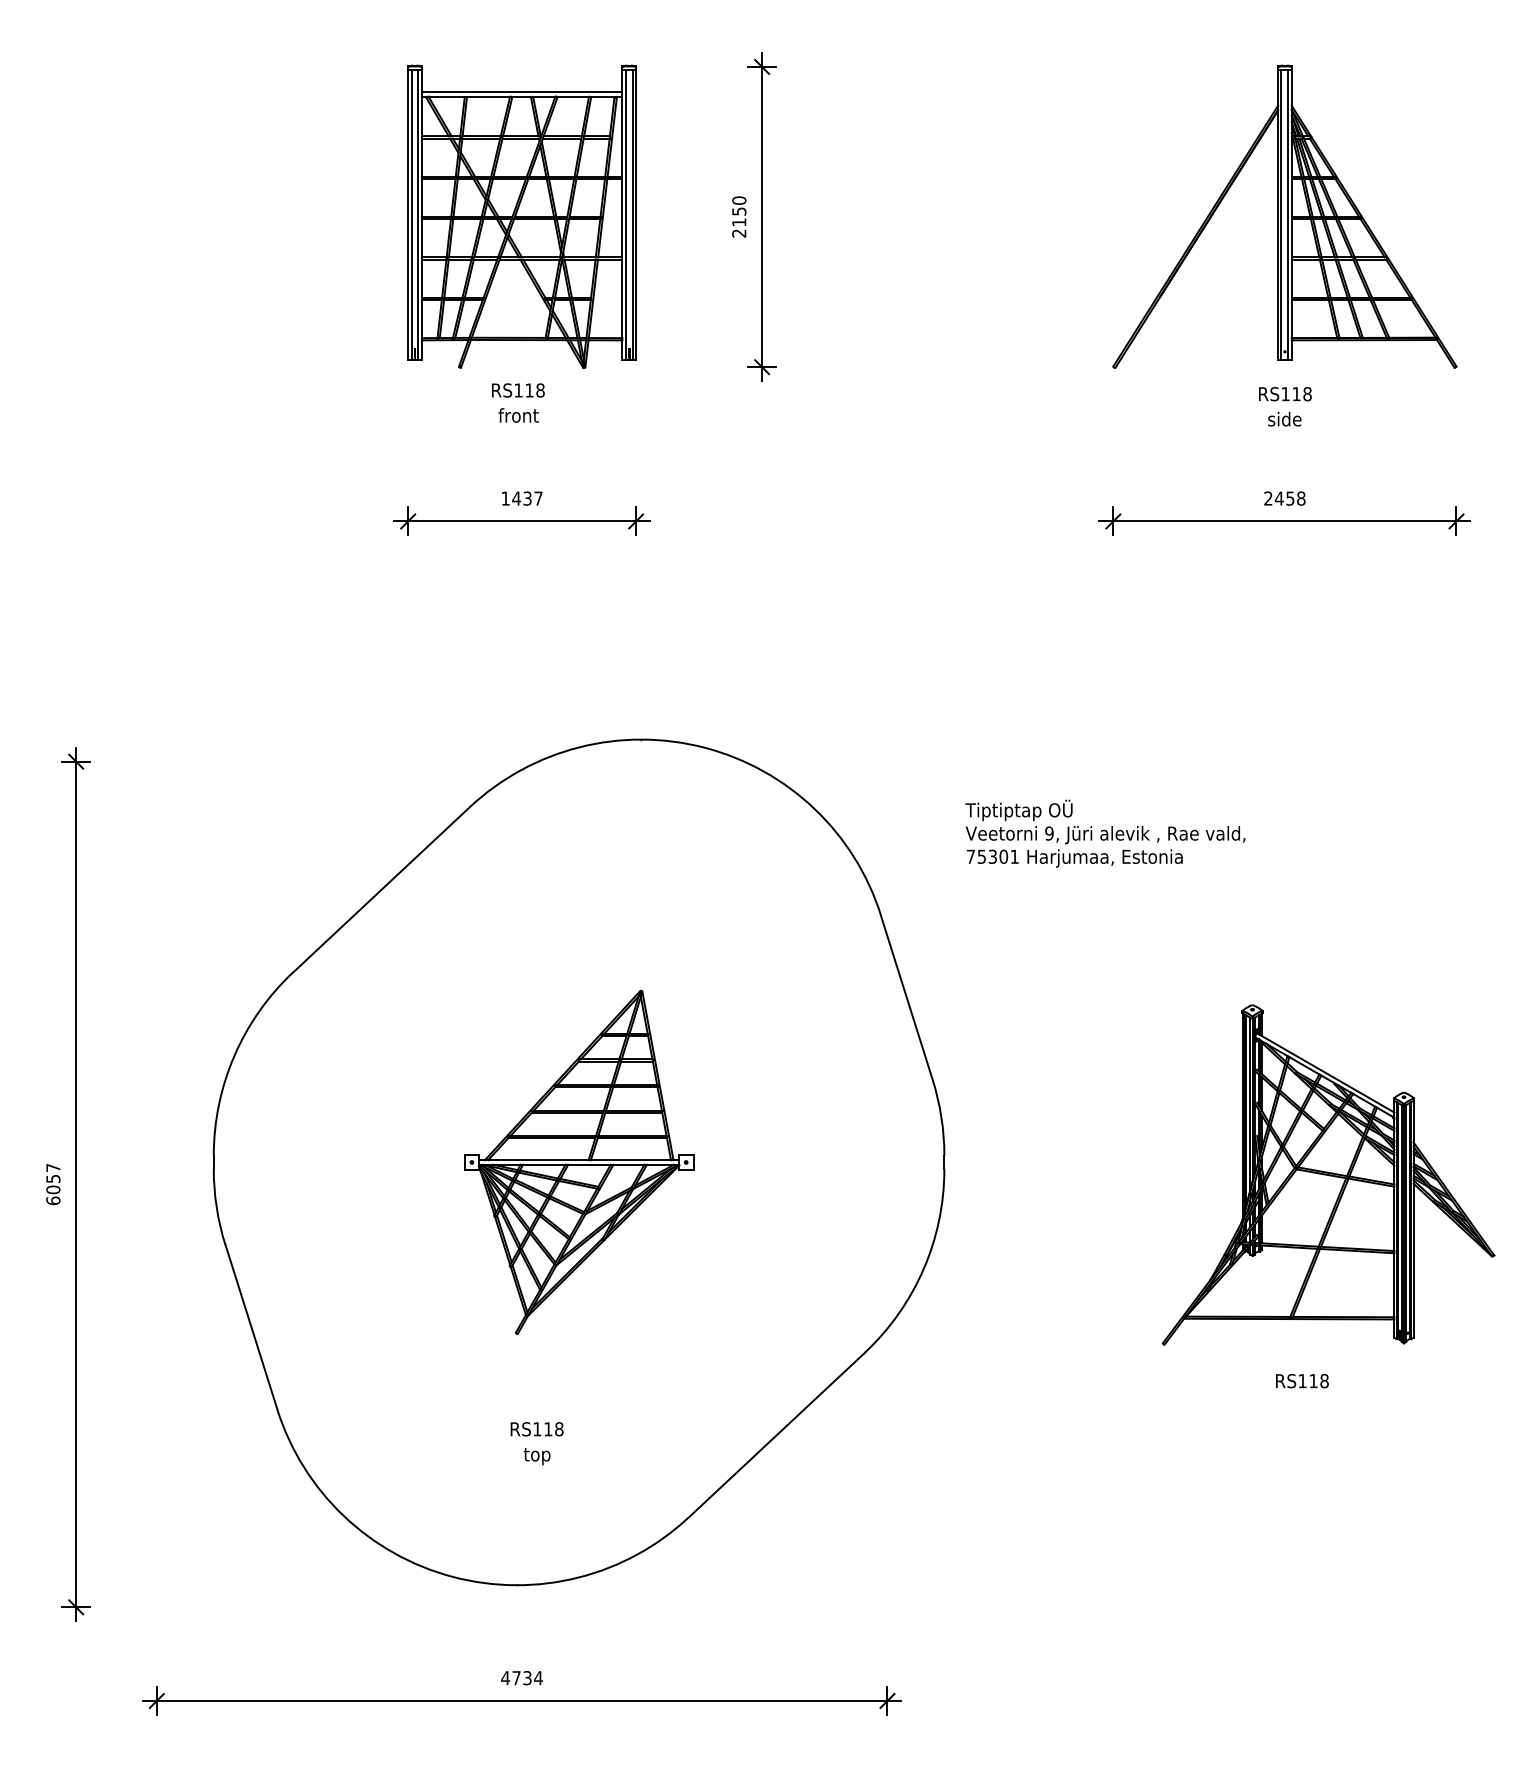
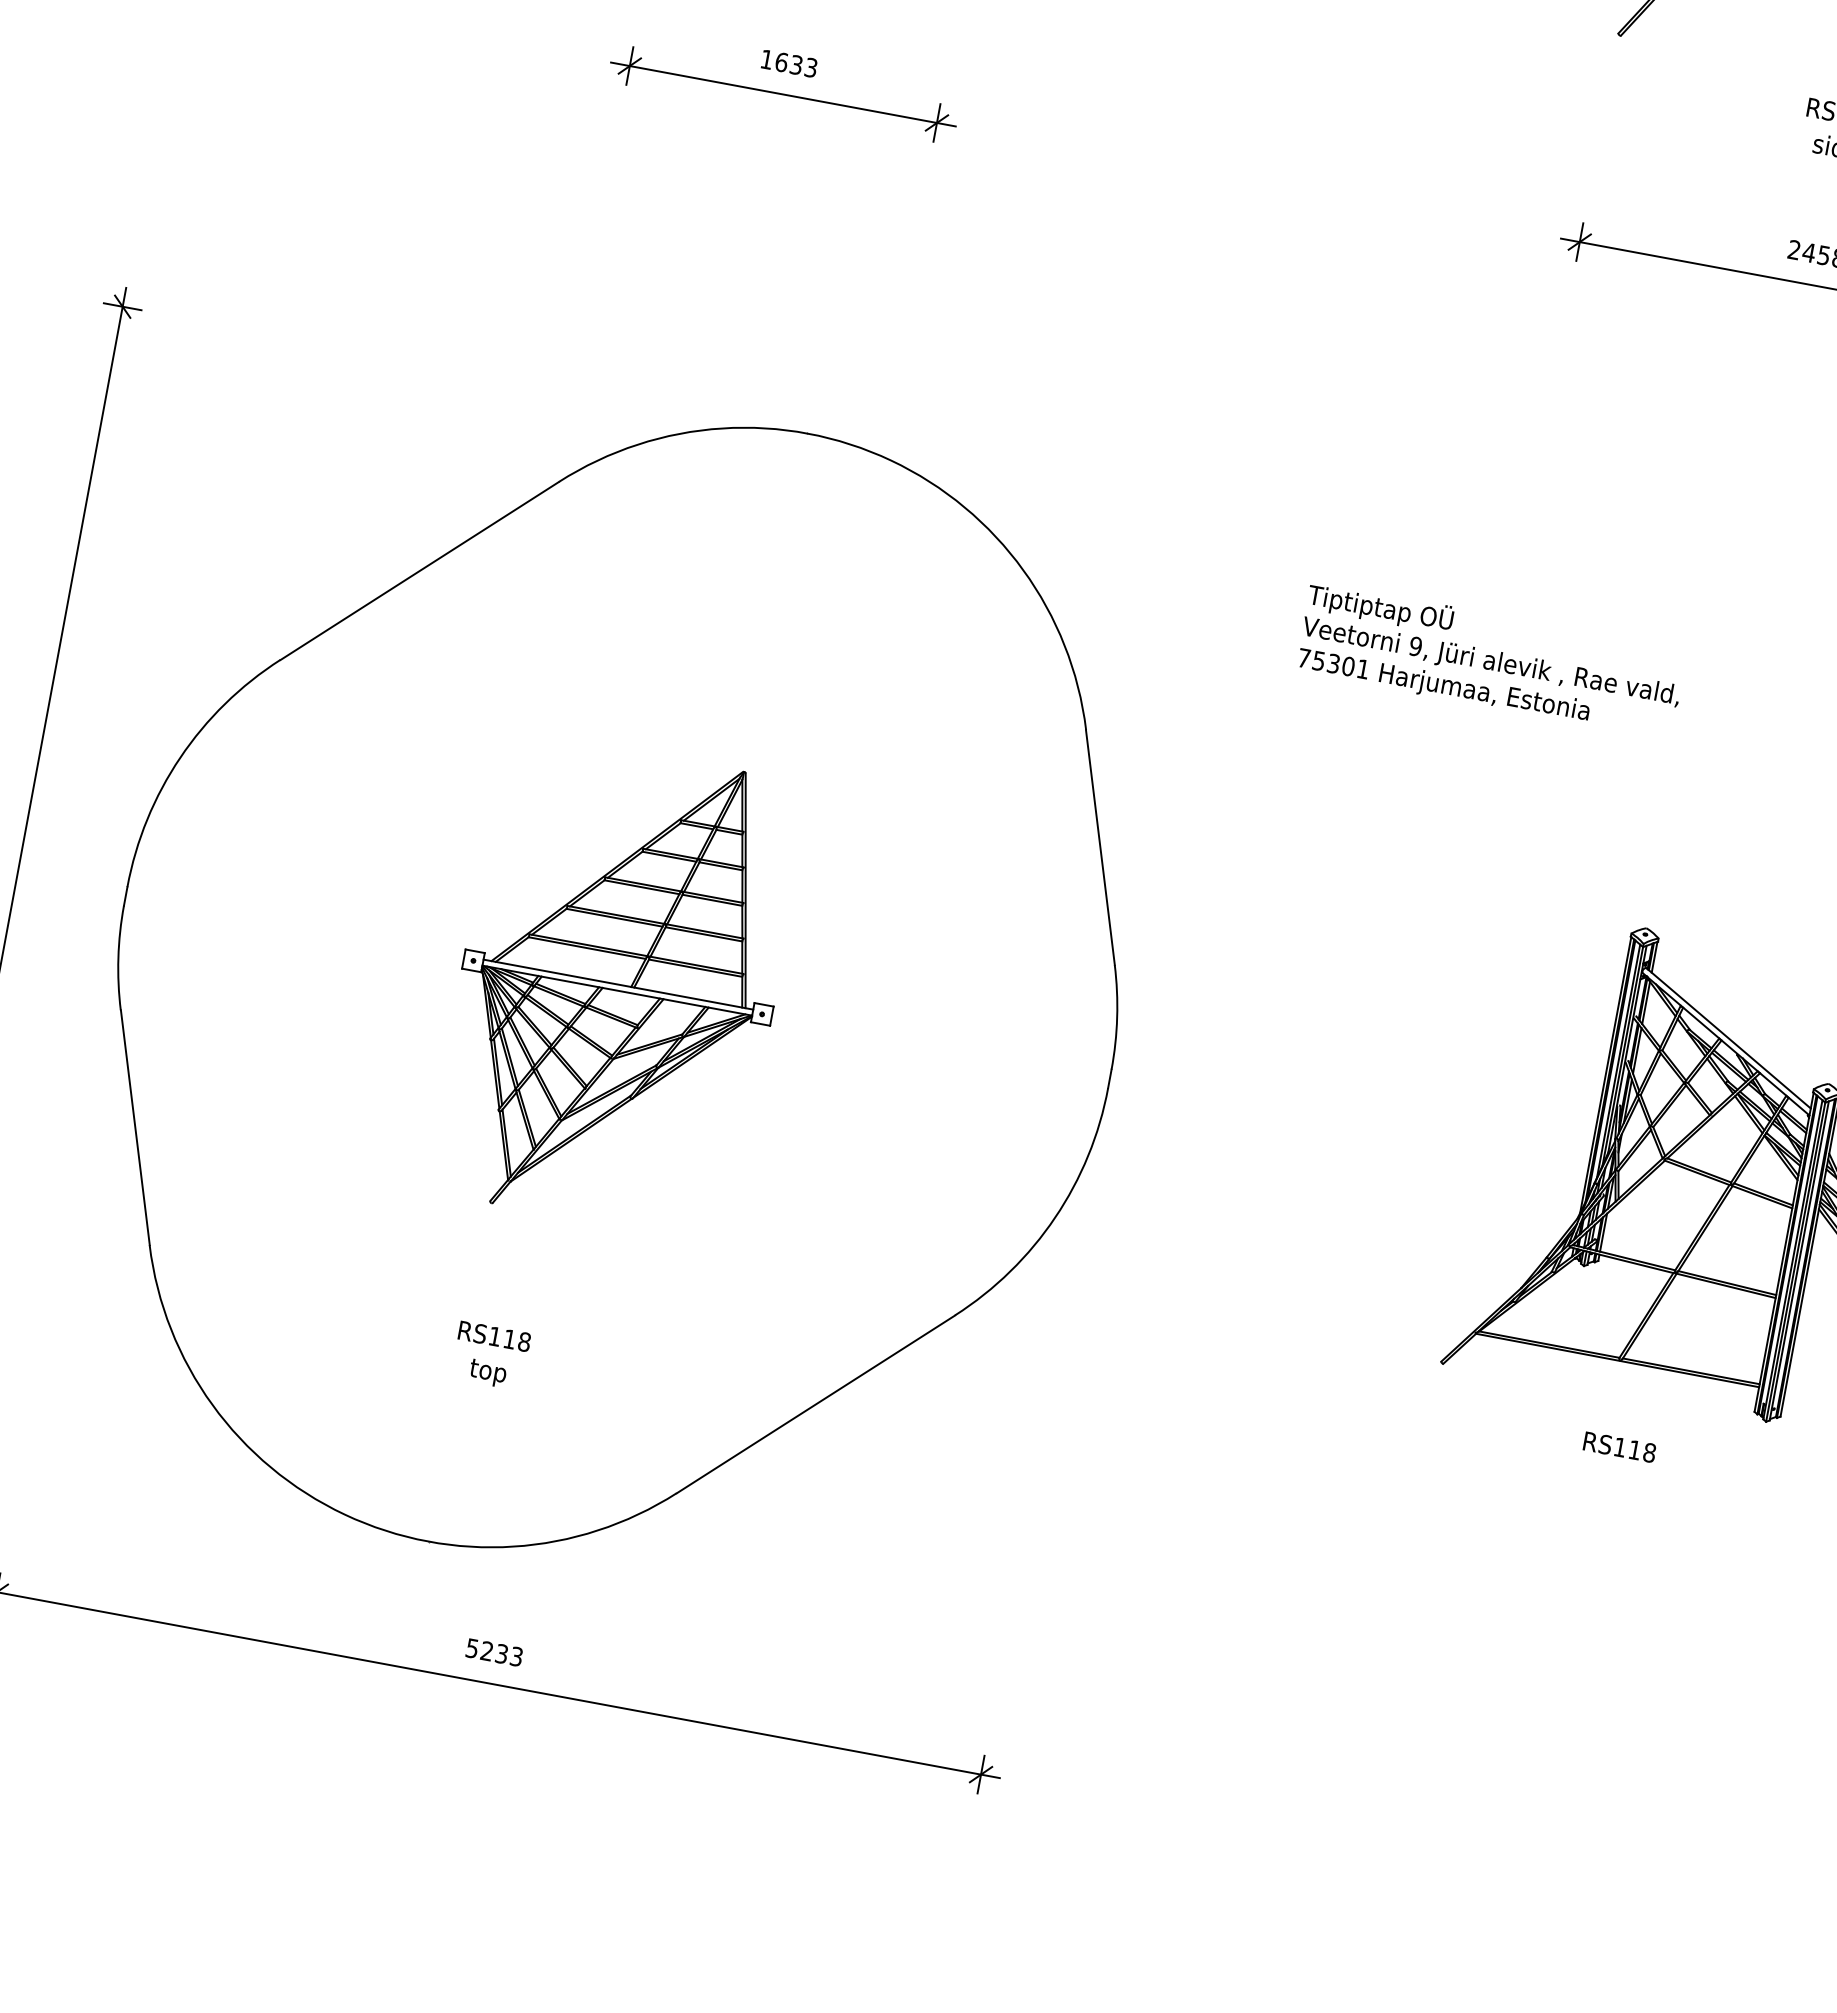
text: (527, 498) -> (796, 64), 1437 -> 1633
part: (578, 1162) -> (617, 987), moved
text: (521, 1678) -> (493, 1652), 4734 -> 5233

